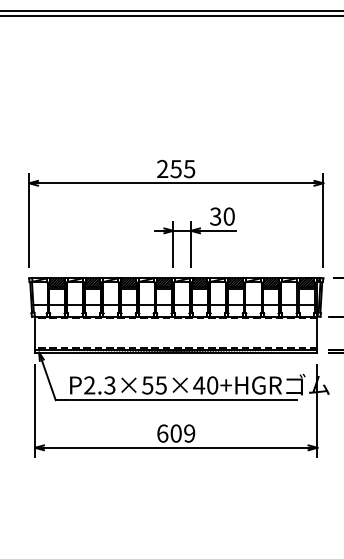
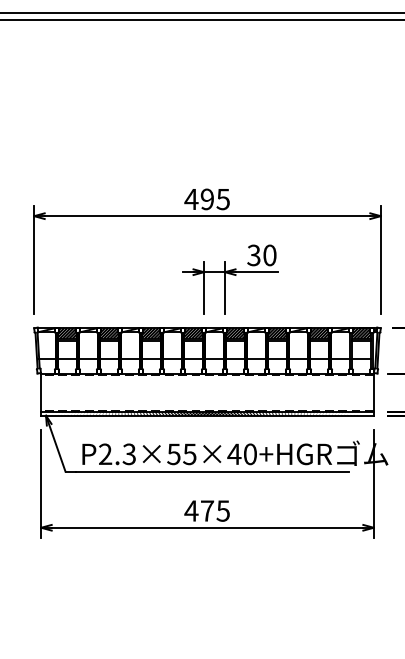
text: (168, 168) -> (198, 198), 255 -> 495
text: (175, 433) -> (206, 510), 609 -> 475

